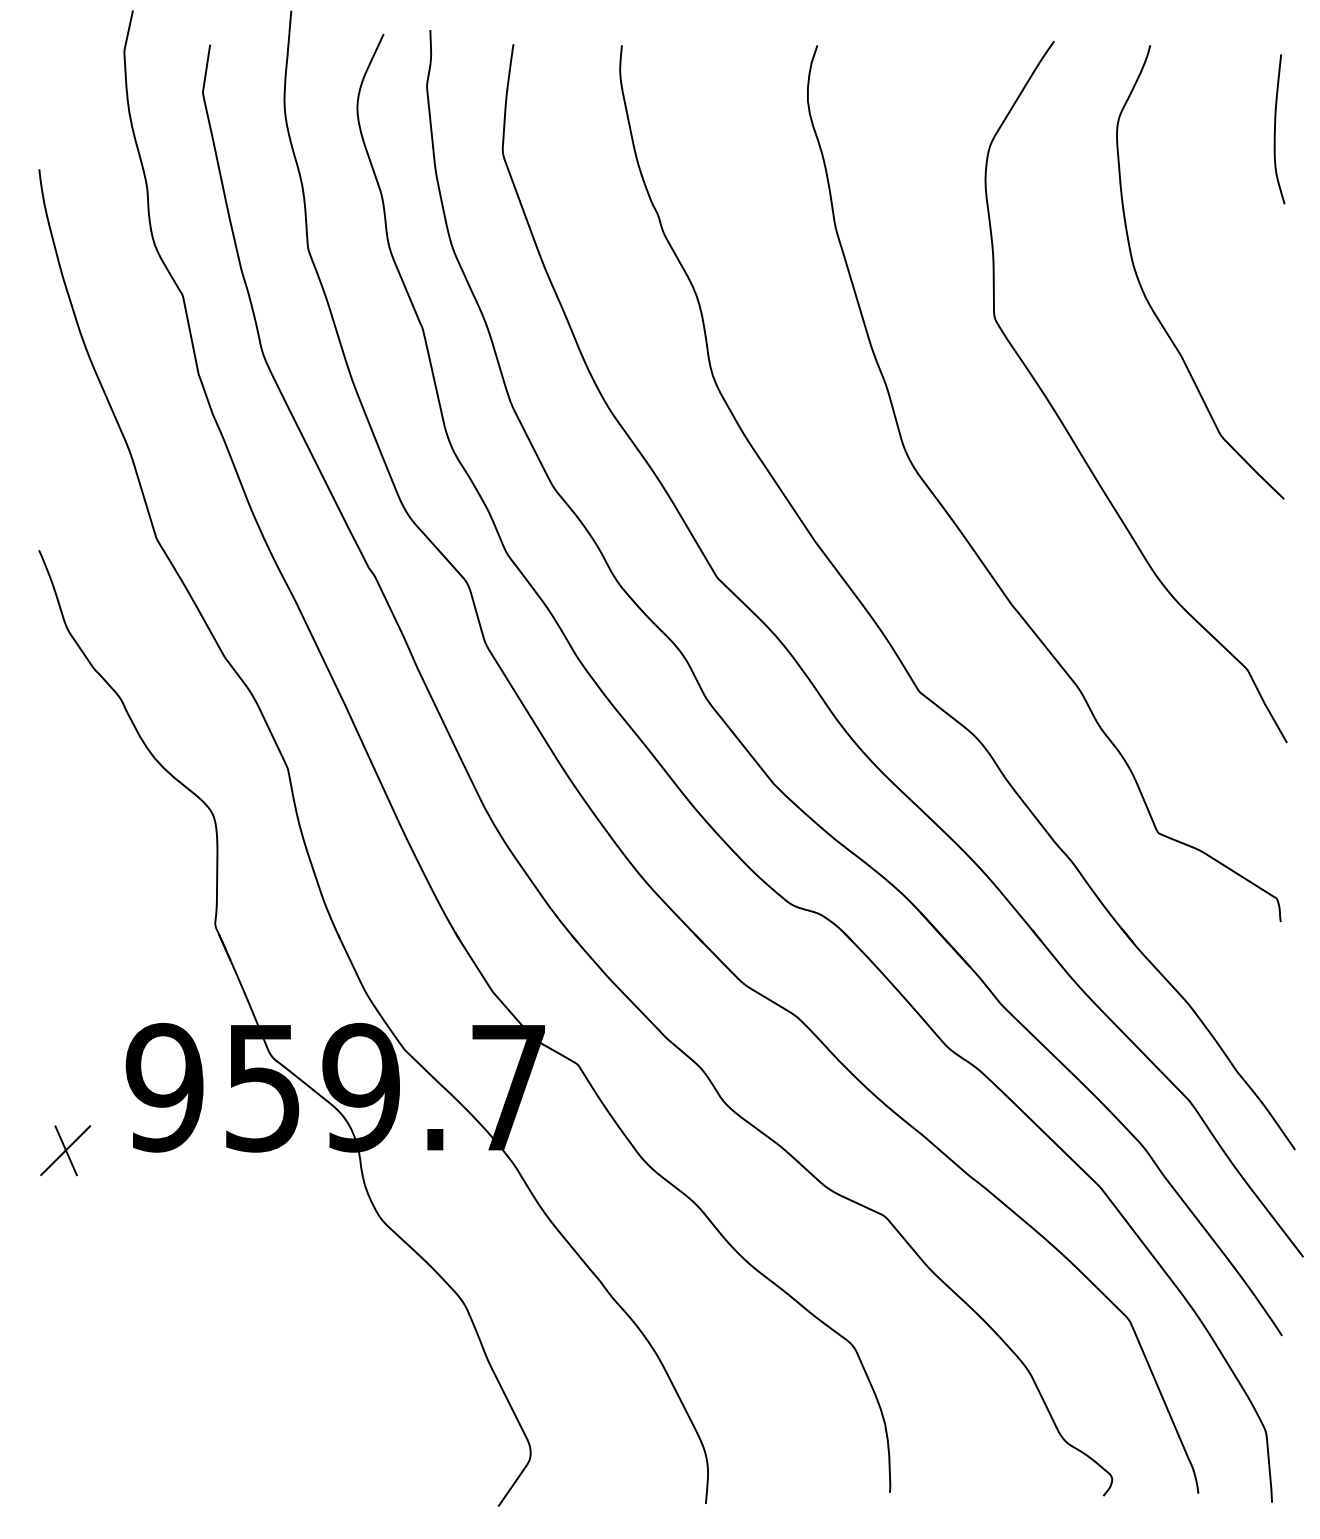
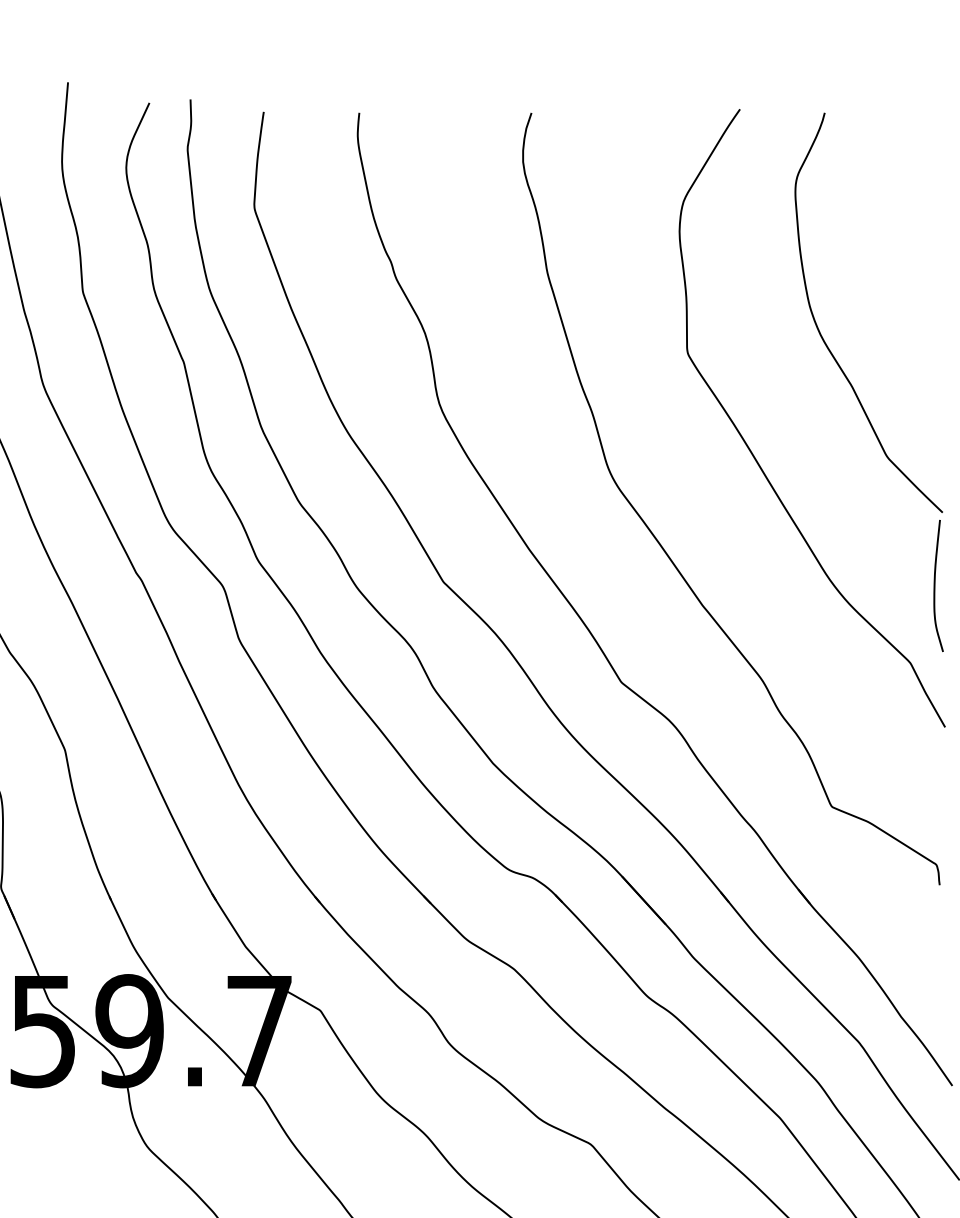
curve: (1275, 129) -> (935, 586), moved

